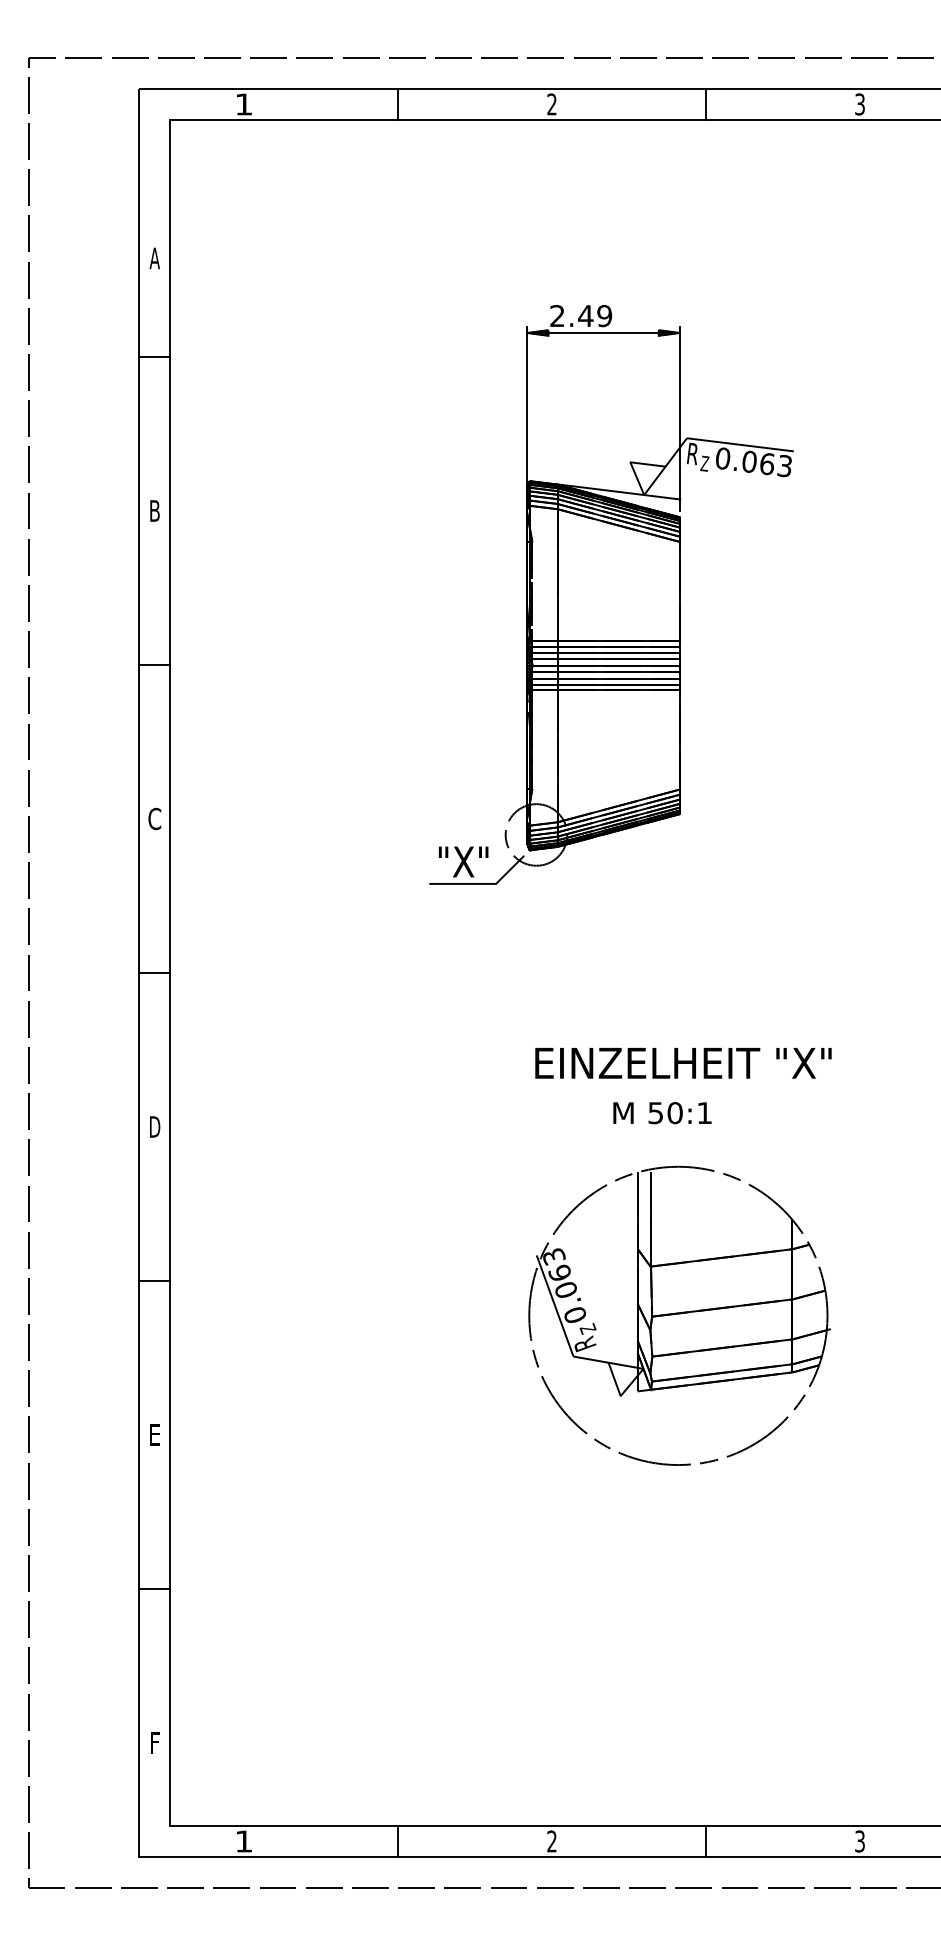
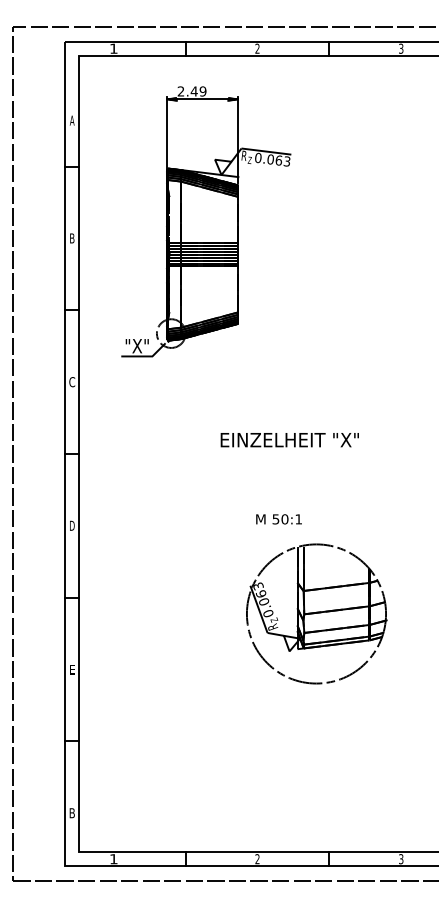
part: (611, 594) -> (206, 221), moved
text: (682, 1064) -> (289, 440), moved
text: (661, 1113) -> (278, 519), moved
text: (153, 1743) -> (71, 813), F -> B

